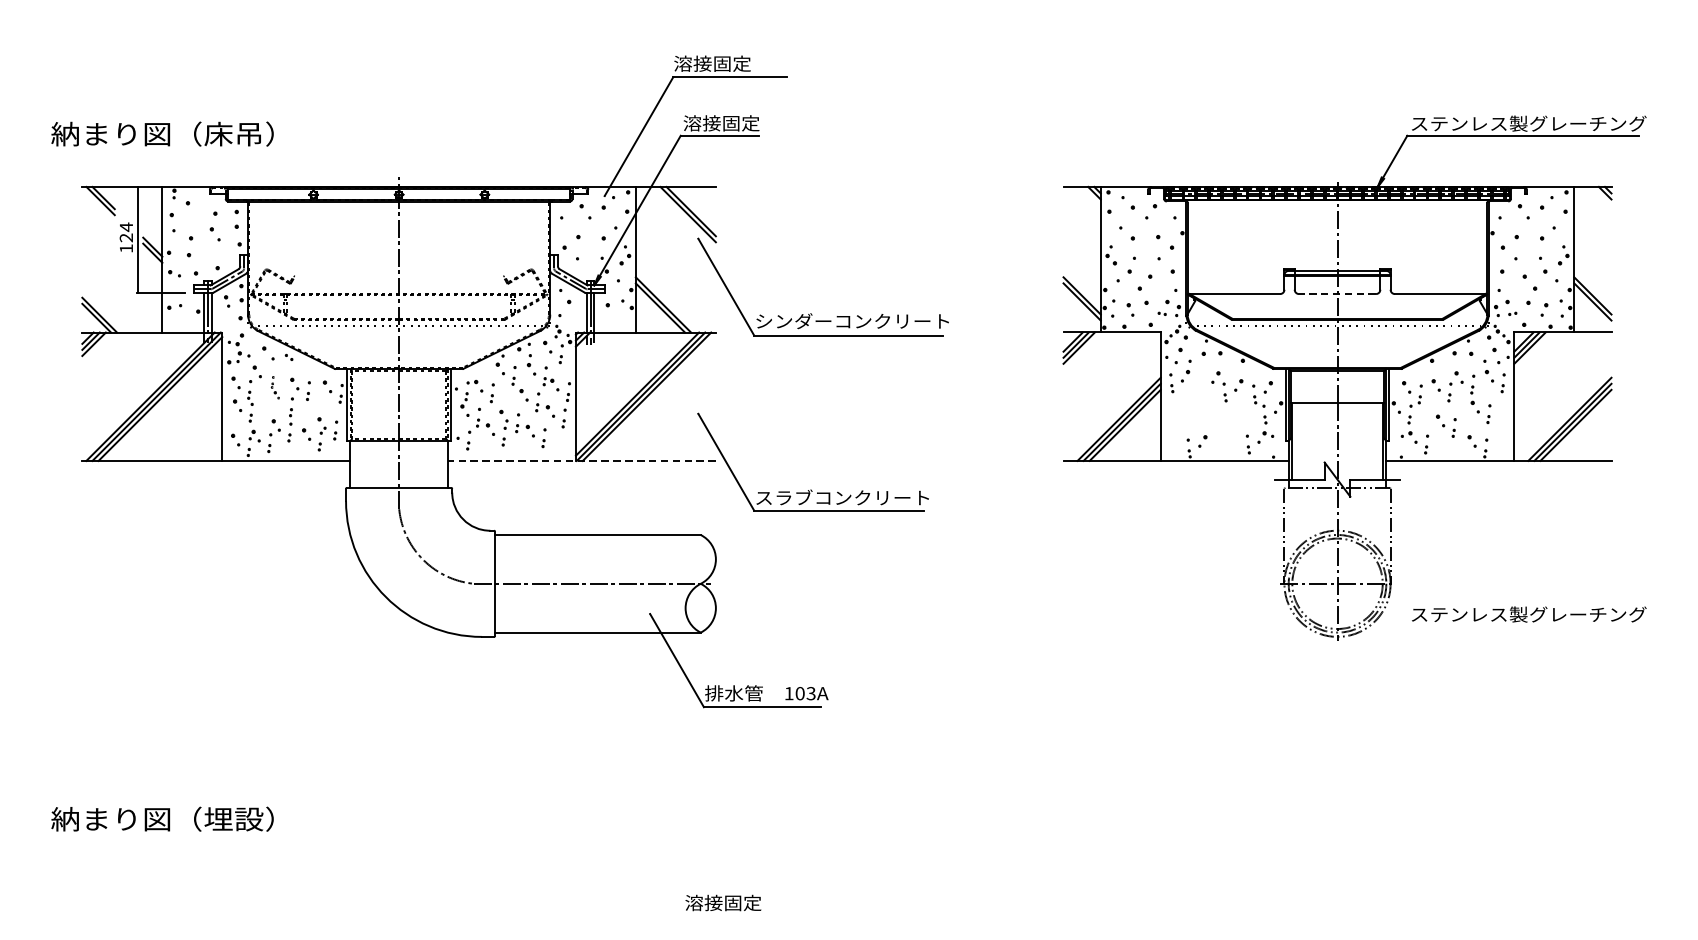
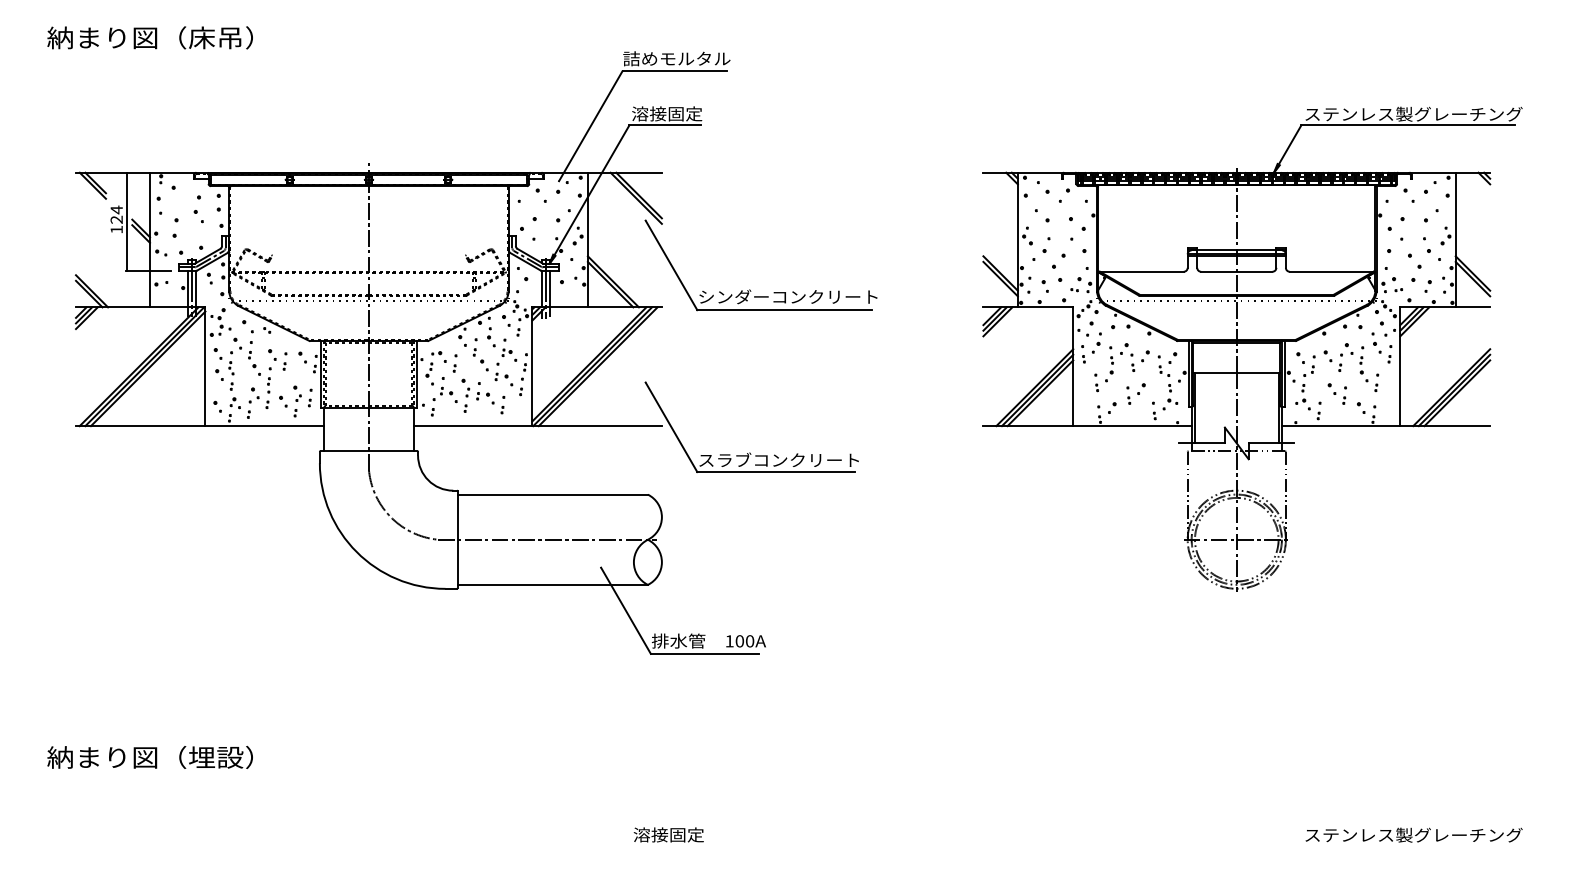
text: (731, 63) -> (676, 58), 溶接固定 -> 詰めモルタル
text: (161, 133) -> (149, 37), moved
line: (1337, 293) -> (1236, 271), dashed -> solid
part: (275, 387) -> (254, 358), size x1.67
part: (1199, 401) -> (1109, 371), added
part: (1227, 425) -> (1135, 393), added
line: (582, 461) -> (538, 426), dashed -> solid
text: (1528, 613) -> (1413, 834), moved
text: (810, 693) -> (749, 641), 103A -> 100A

